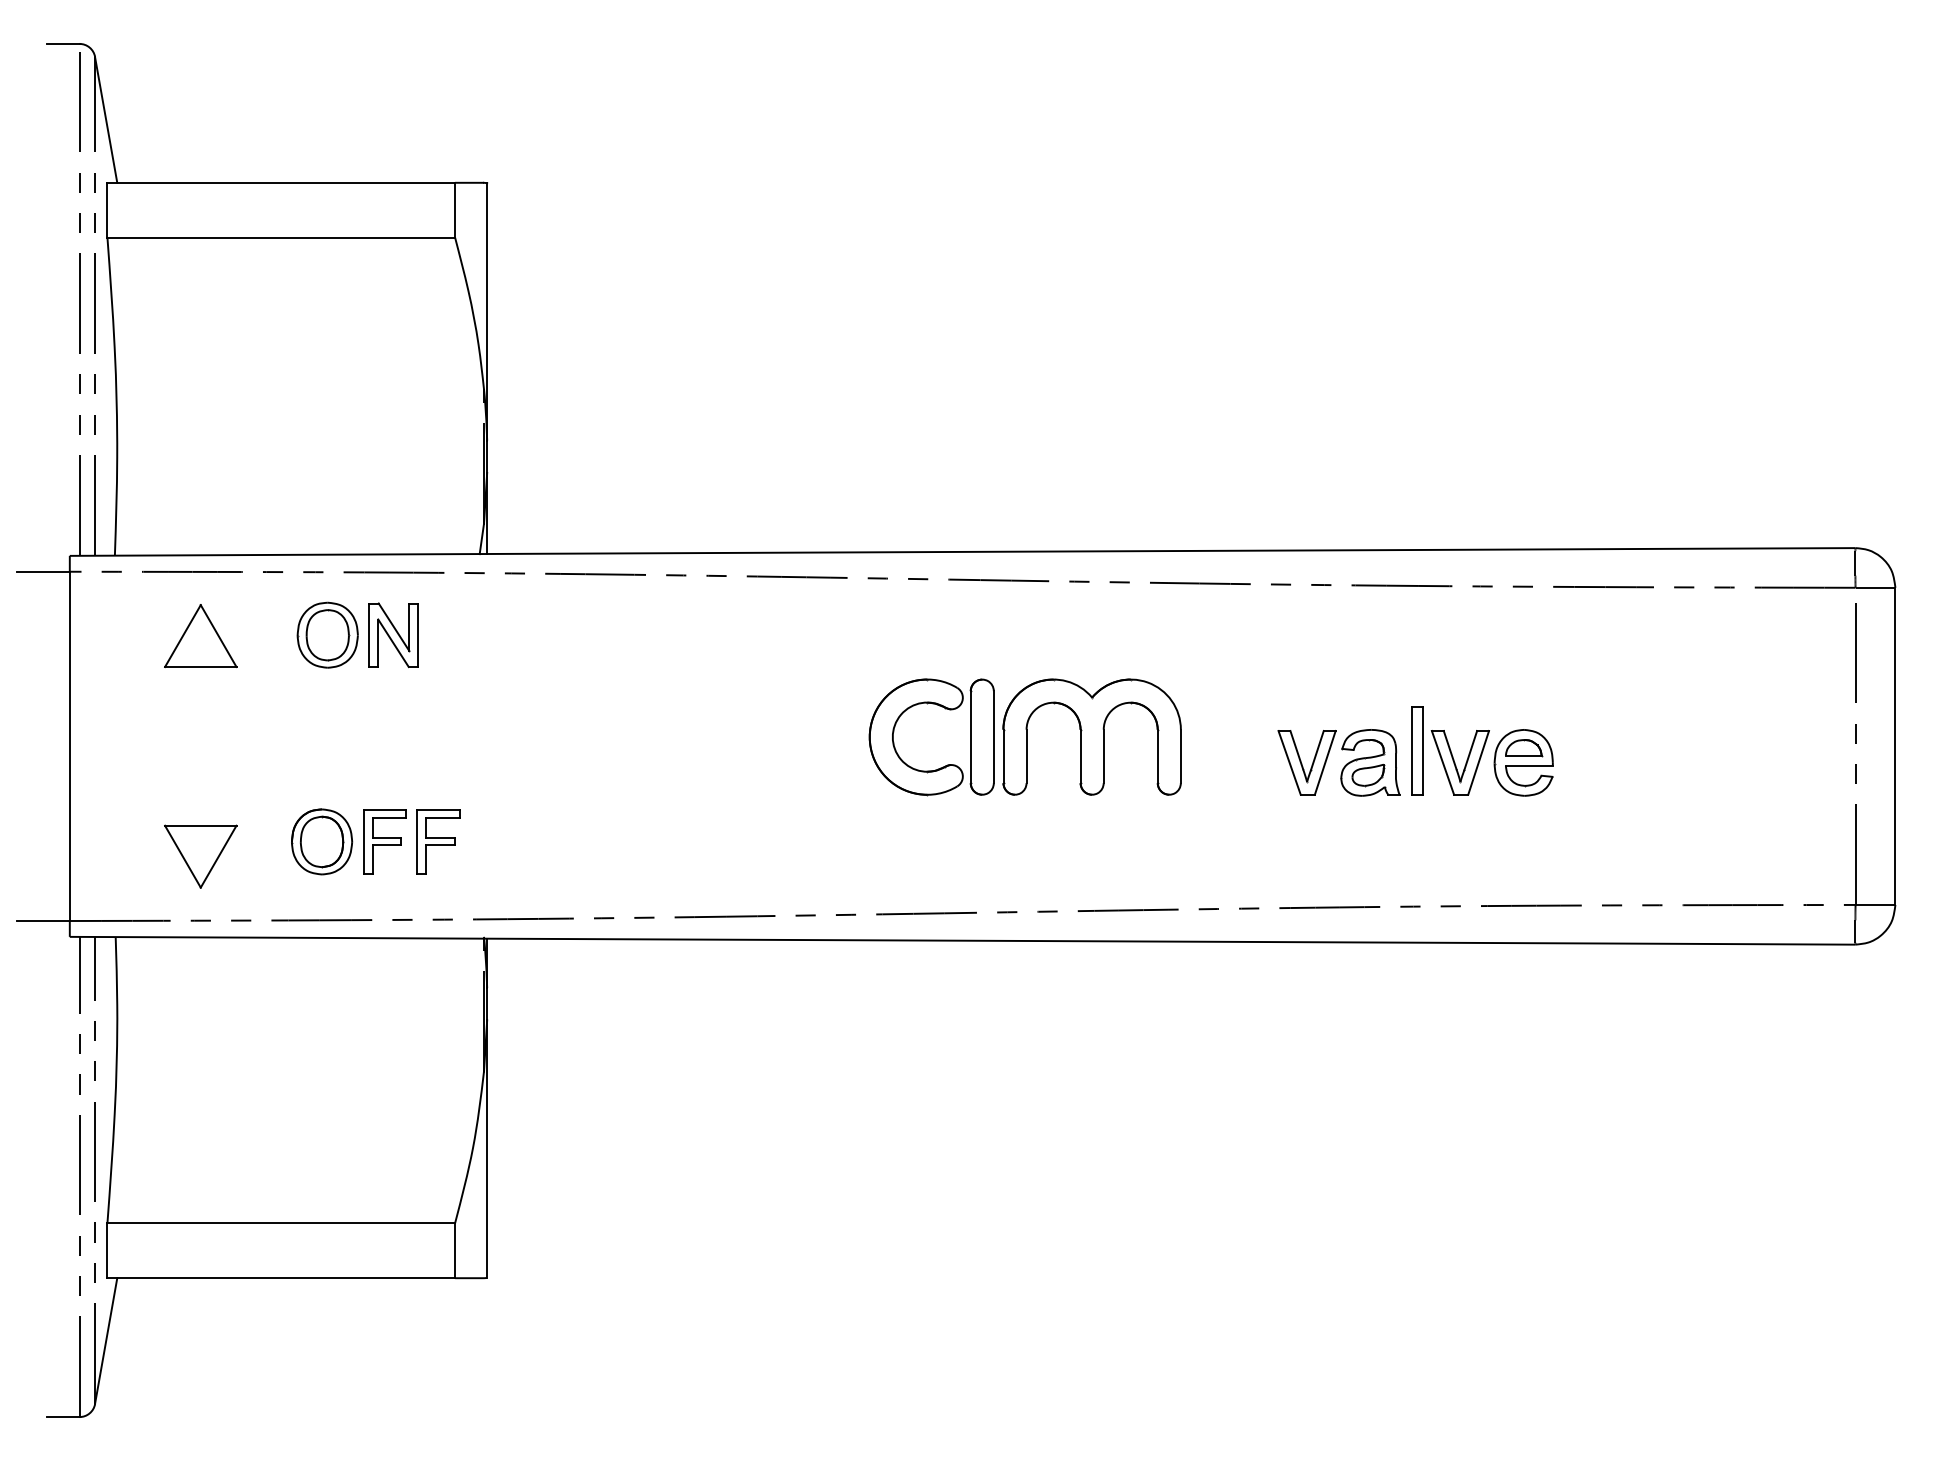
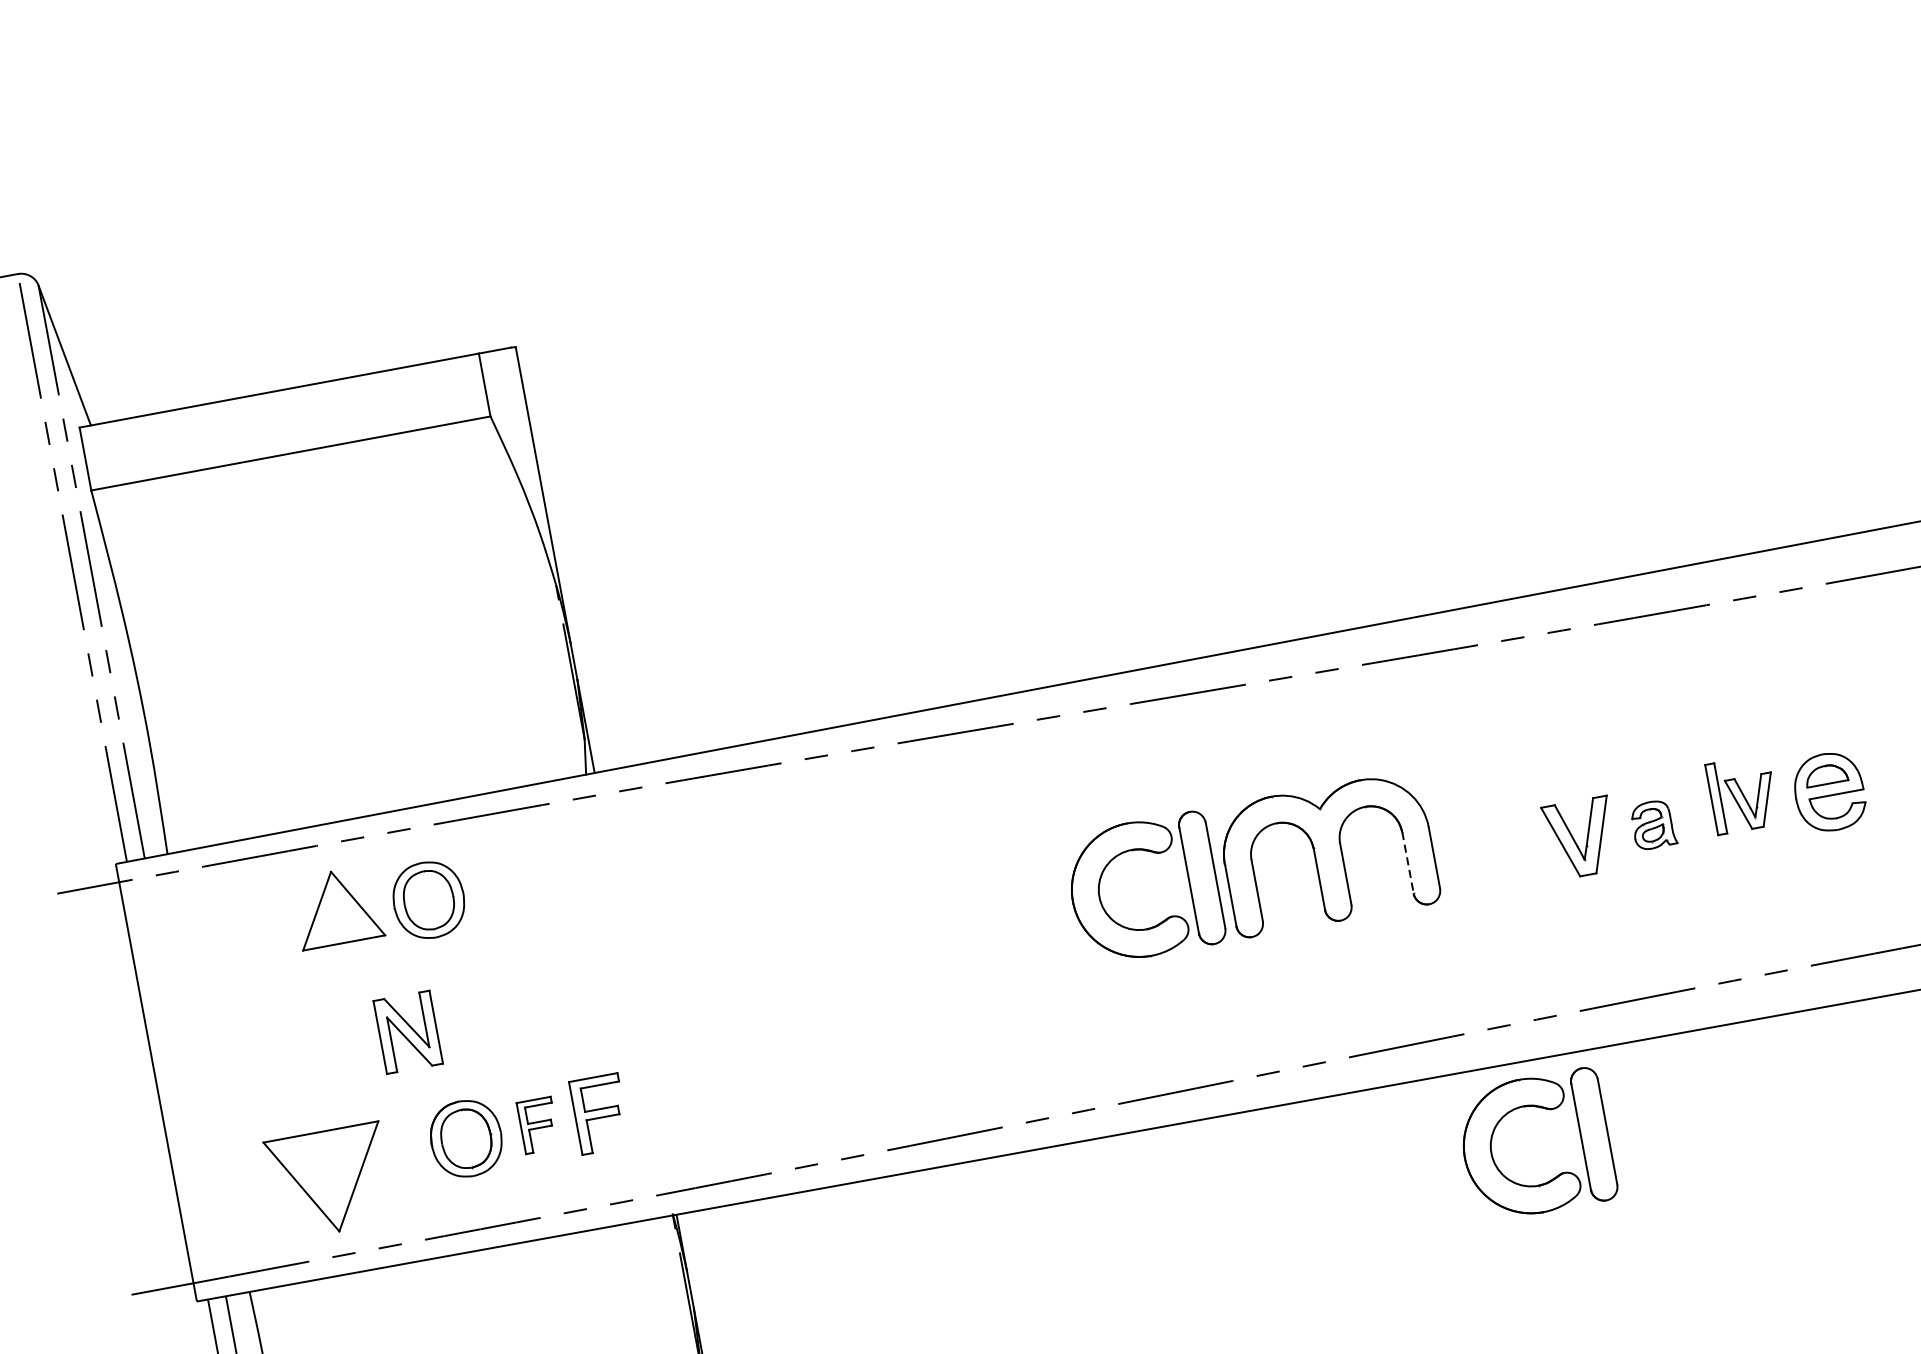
part: (200, 635) -> (337, 906), moved
part: (393, 635) -> (408, 1032), moved
part: (1450, 750) -> (1742, 793), size x0.7
line: (1157, 756) -> (1407, 862), solid -> dashed
part: (1370, 762) -> (1653, 824), size x0.6
part: (384, 841) -> (537, 1125), size x0.7
part: (200, 856) -> (329, 1181), size x1.4
part: (1232, 1043) -> (1554, 1176), added

